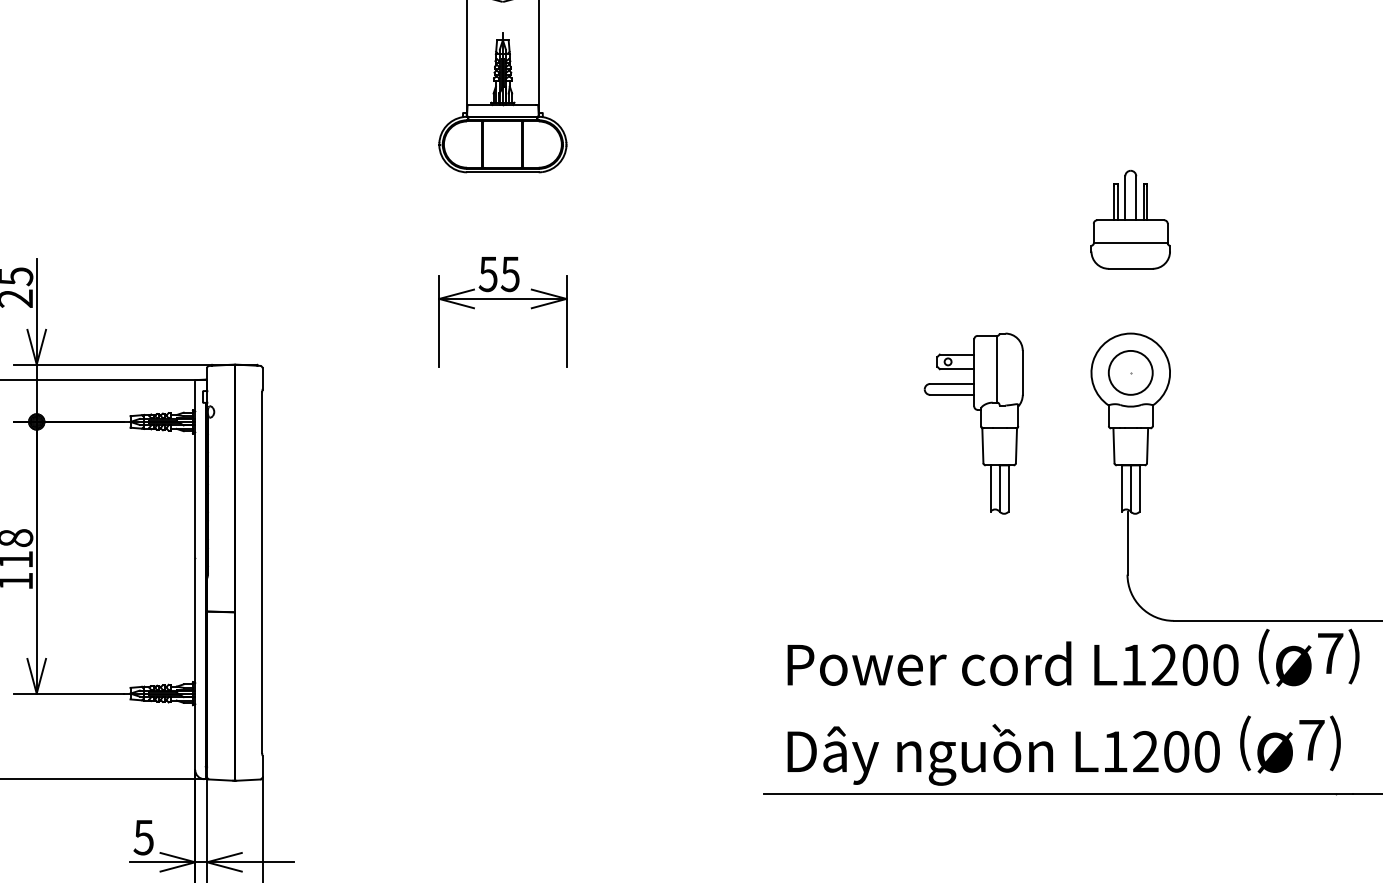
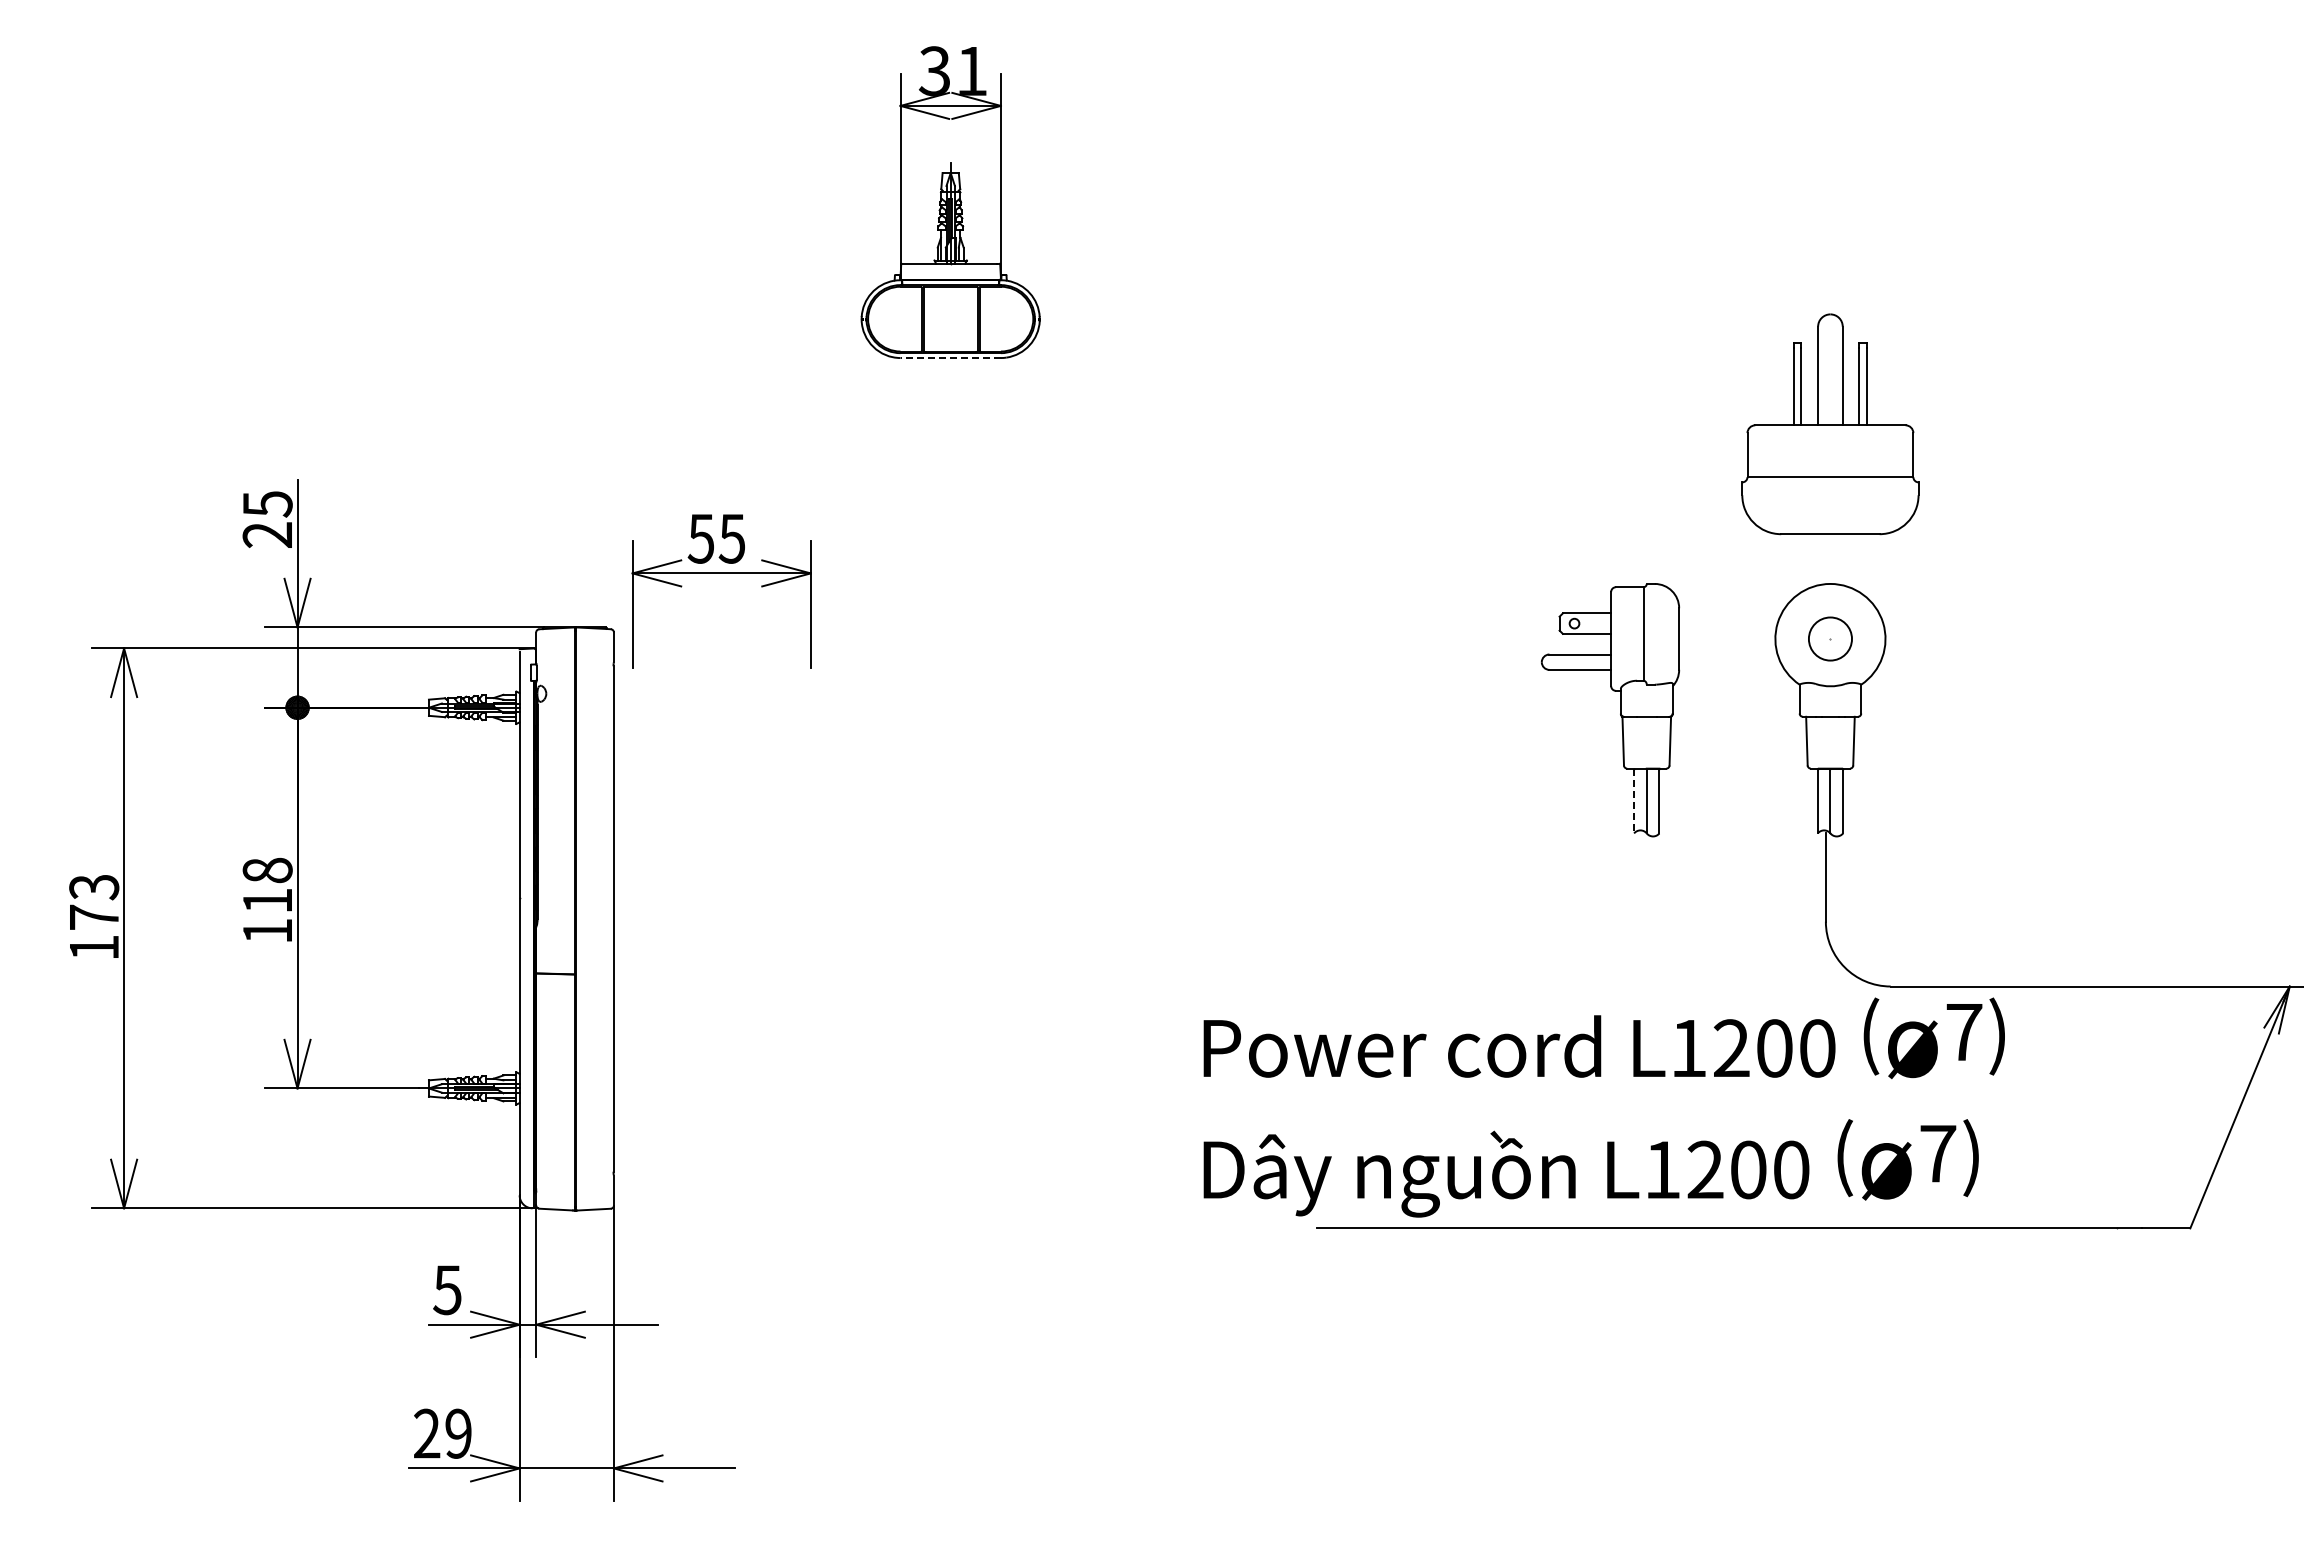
line: (502, 172) -> (950, 358), solid -> dashed
part: (1130, 219) -> (1830, 424), size x1.6
part: (502, 299) -> (721, 573), moved
circle: (1130, 372) -> (1830, 638), size x0.7
line: (990, 488) -> (1634, 801), solid -> dashed
text: (1072, 707) -> (1603, 1107), moved

